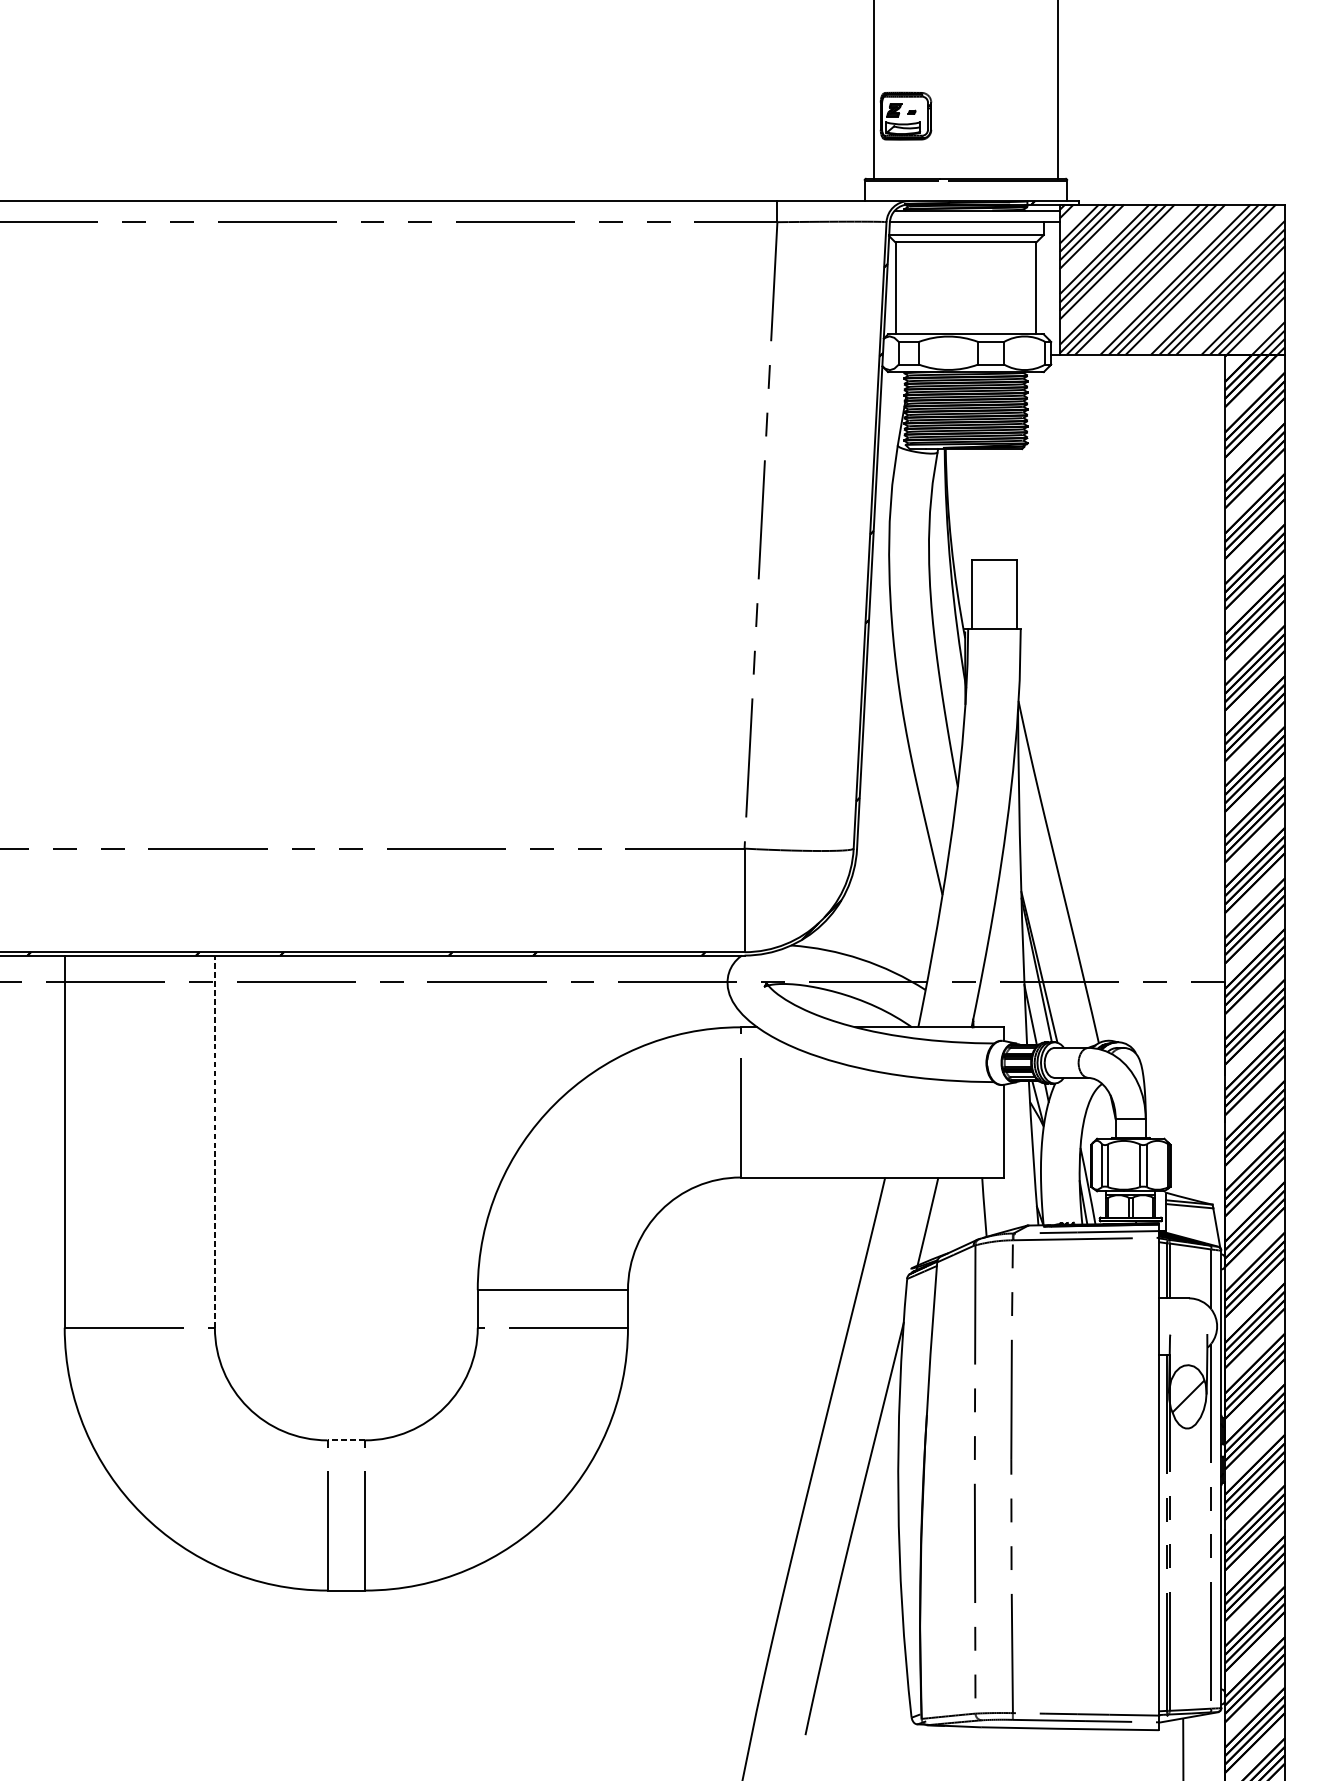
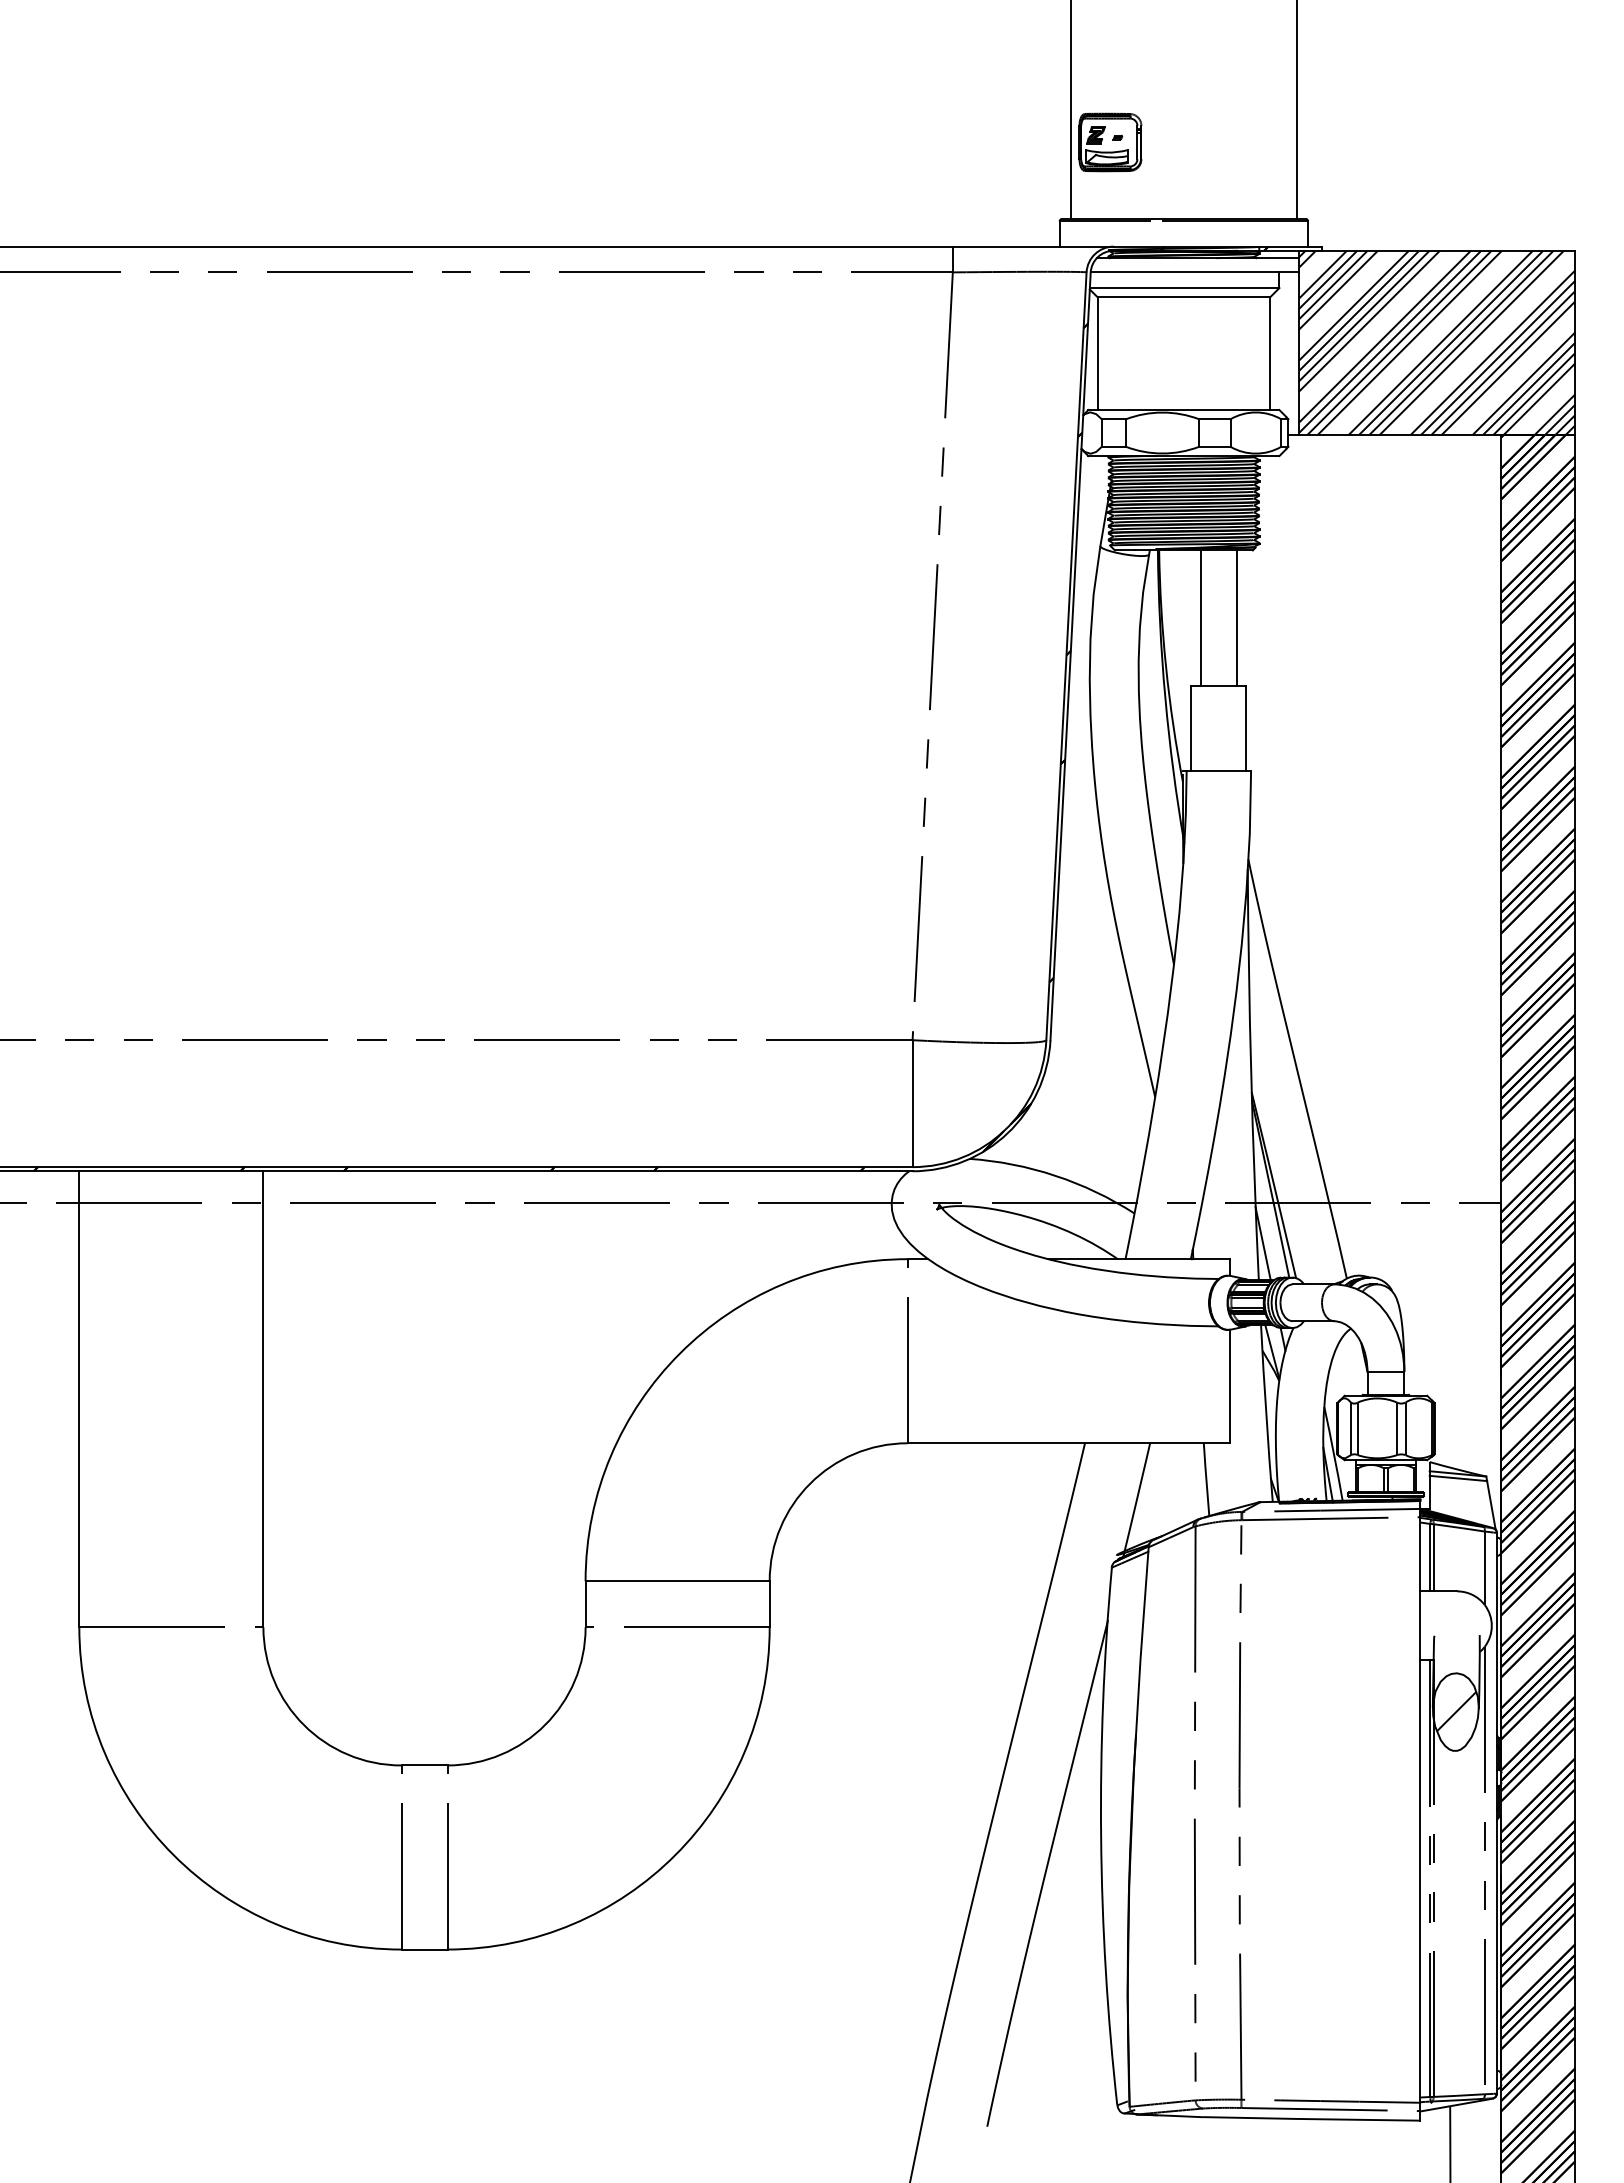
line: (979, 503) -> (1200, 617), added
line: (1009, 503) -> (1237, 617), added
line: (214, 1140) -> (263, 1398), dashed -> solid
line: (346, 1440) -> (424, 1765), dashed -> solid

